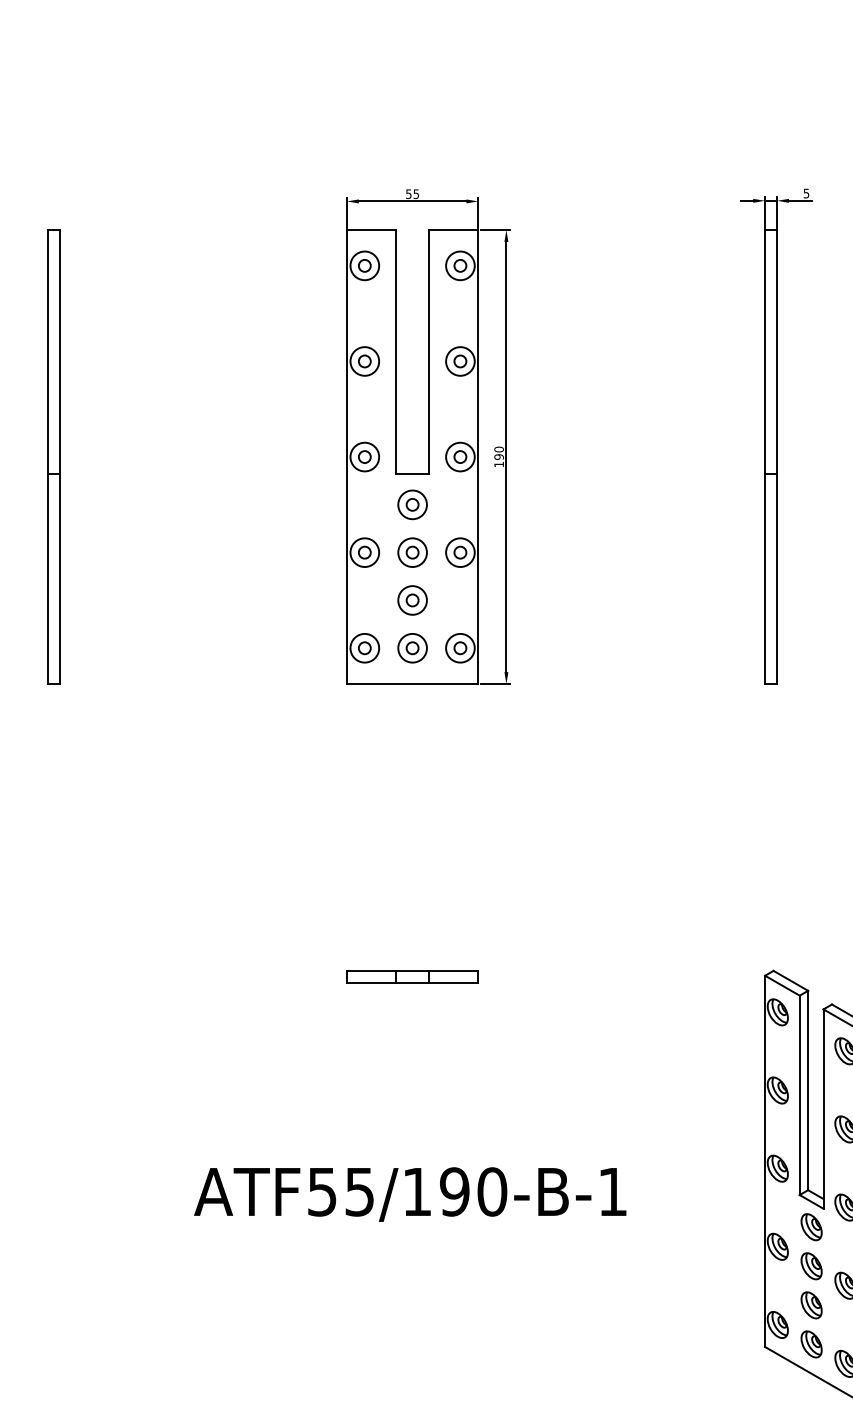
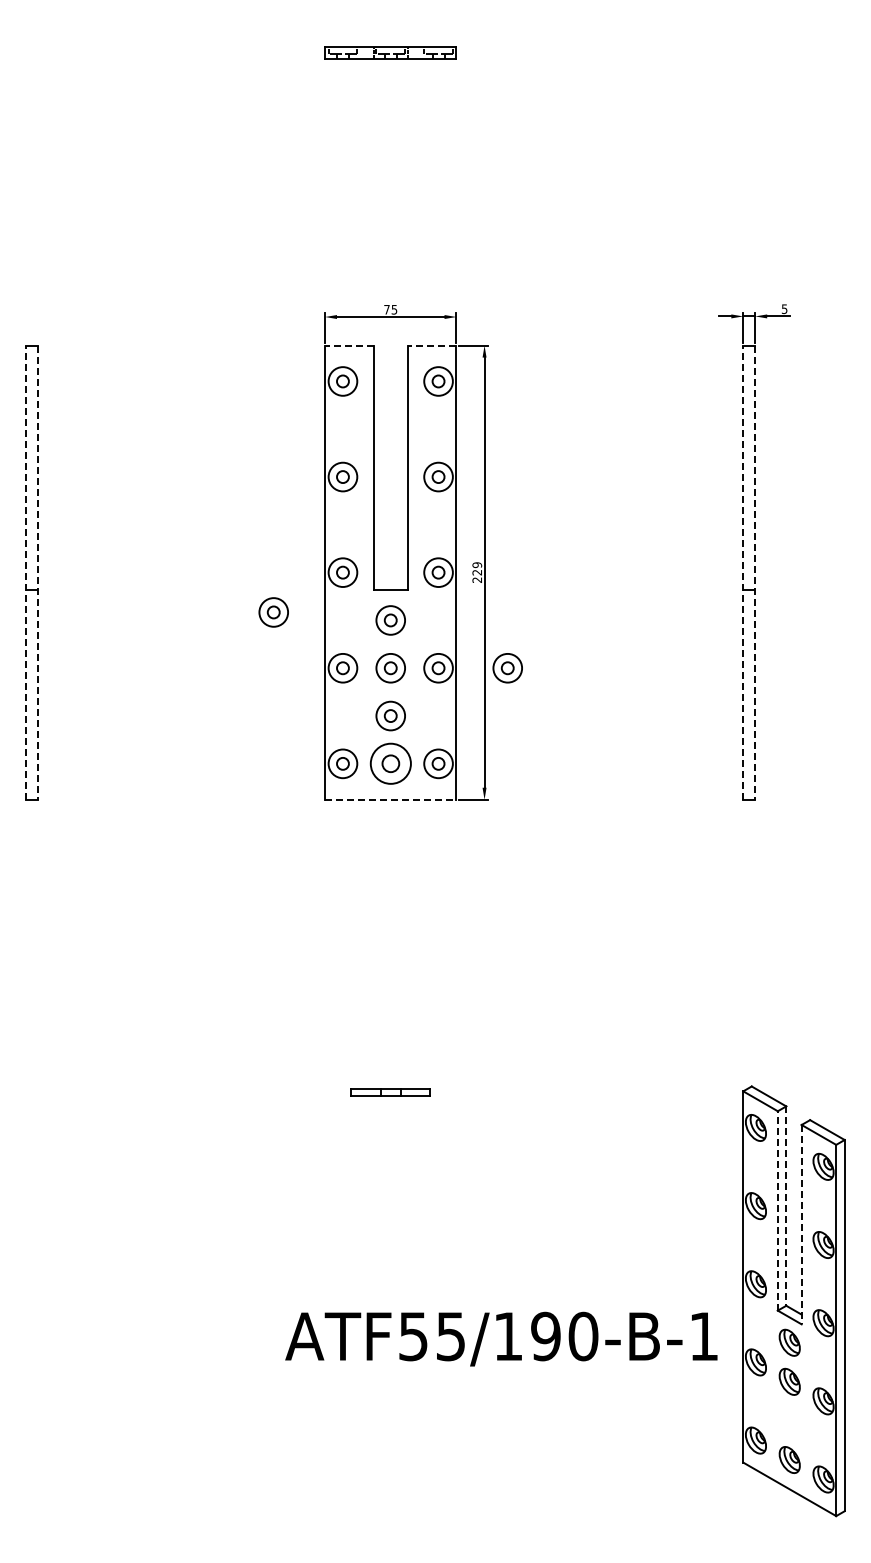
text: (408, 193) -> (386, 309), 55 -> 75
line: (370, 229) -> (348, 345), solid -> dashed
line: (453, 229) -> (431, 345), solid -> dashed
line: (48, 456) -> (26, 572), solid -> dashed
text: (499, 456) -> (477, 572), 190 -> 229
line: (765, 456) -> (743, 572), solid -> dashed
line: (60, 457) -> (38, 573), solid -> dashed
line: (777, 457) -> (755, 573), solid -> dashed
part: (295, 496) -> (273, 612), added
part: (529, 552) -> (507, 668), added
part: (412, 647) -> (390, 763), size x1.4
line: (412, 683) -> (390, 799), solid -> dashed
part: (412, 975) -> (390, 1091), size x0.6
line: (808, 1090) -> (786, 1206), solid -> dashed
line: (799, 1094) -> (777, 1210), solid -> dashed
line: (823, 1108) -> (801, 1224), solid -> dashed
text: (410, 1193) -> (501, 1338), moved
part: (811, 1304) -> (789, 1420), removed

